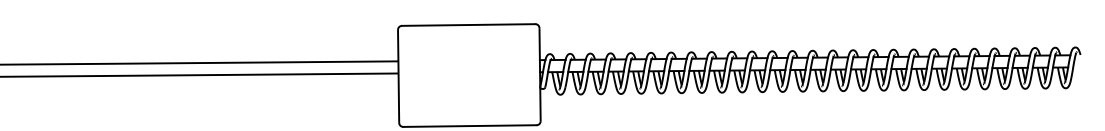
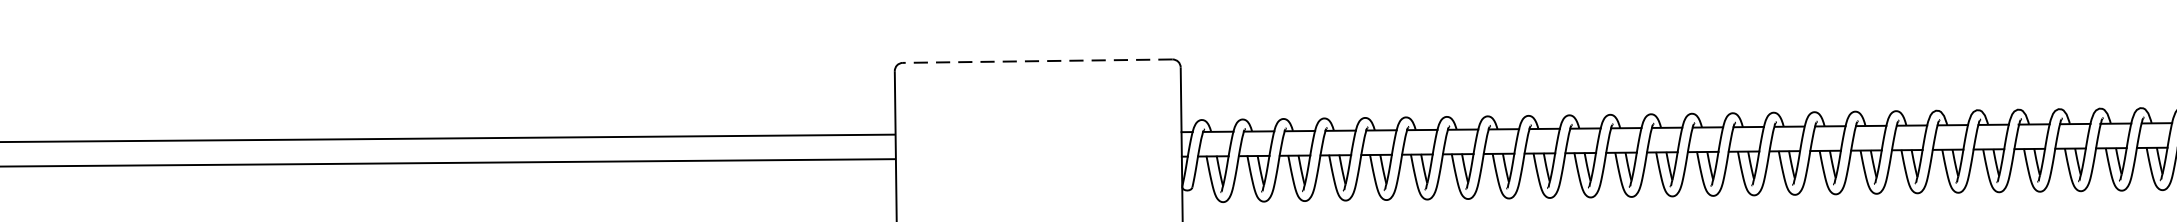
line: (468, 25) -> (1037, 62), solid -> dashed

